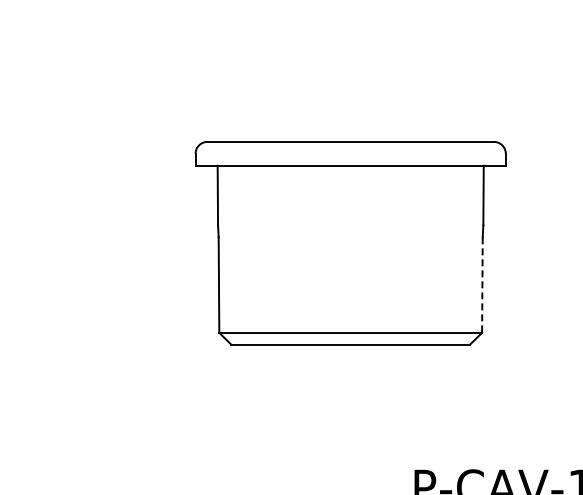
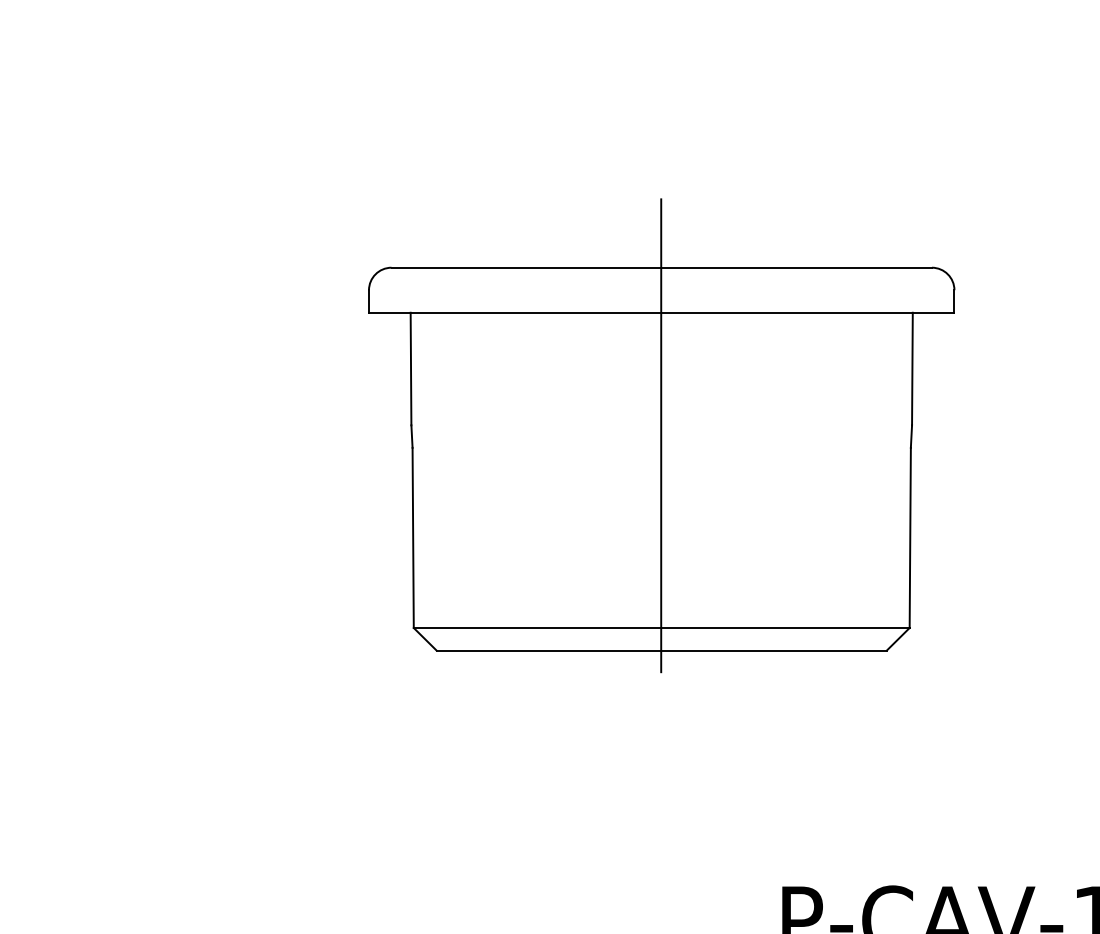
line: (350, 230) -> (661, 434), added
line: (482, 285) -> (910, 538), dashed -> solid

